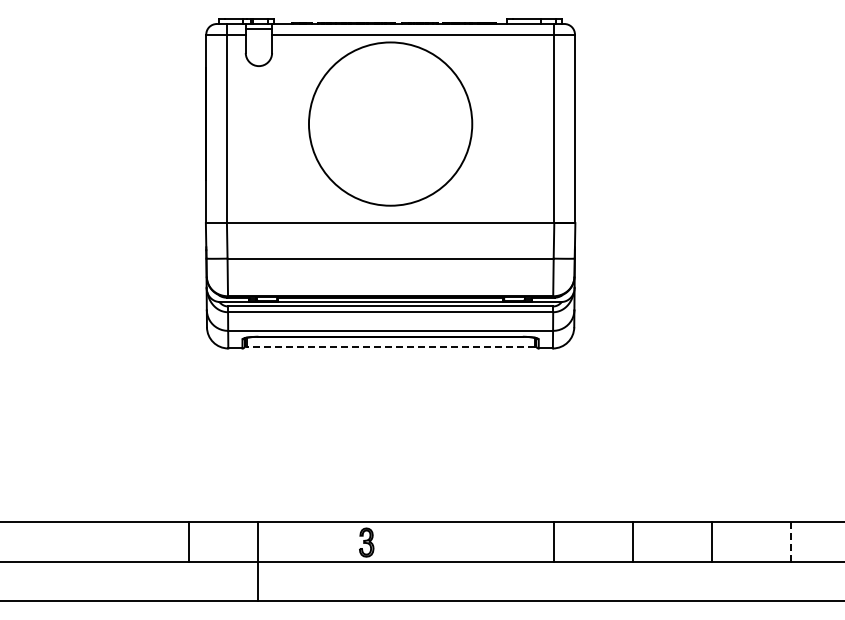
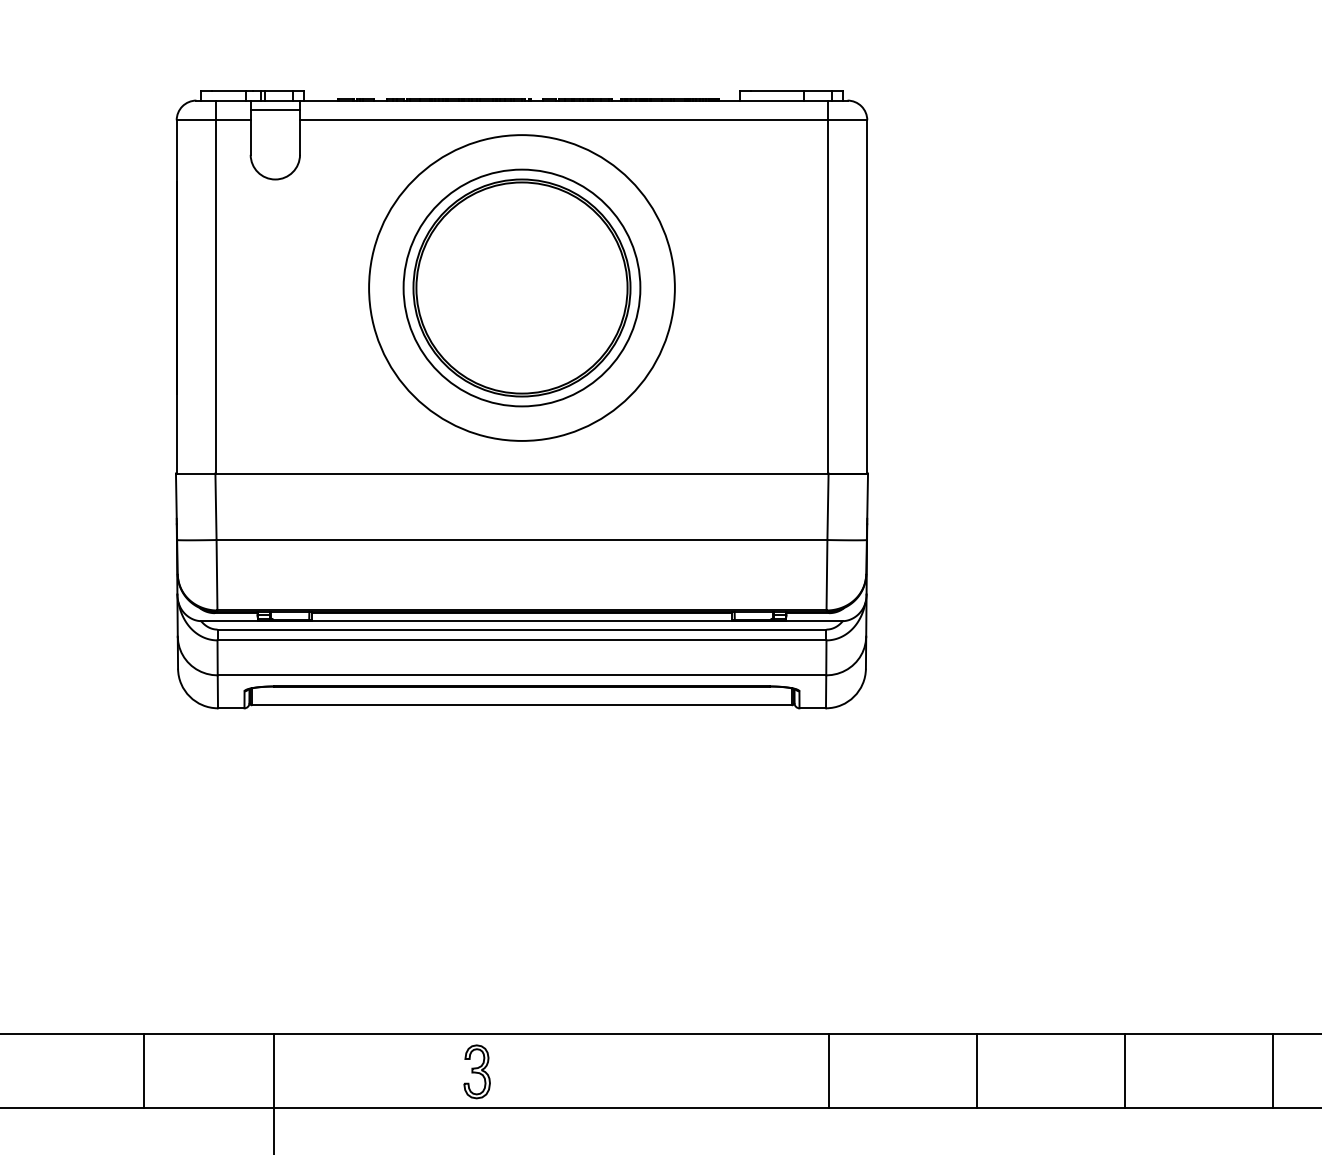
part: (390, 124) -> (521, 288), added
line: (390, 346) -> (521, 704), dashed -> solid
line: (791, 541) -> (1272, 1069), dashed -> solid

